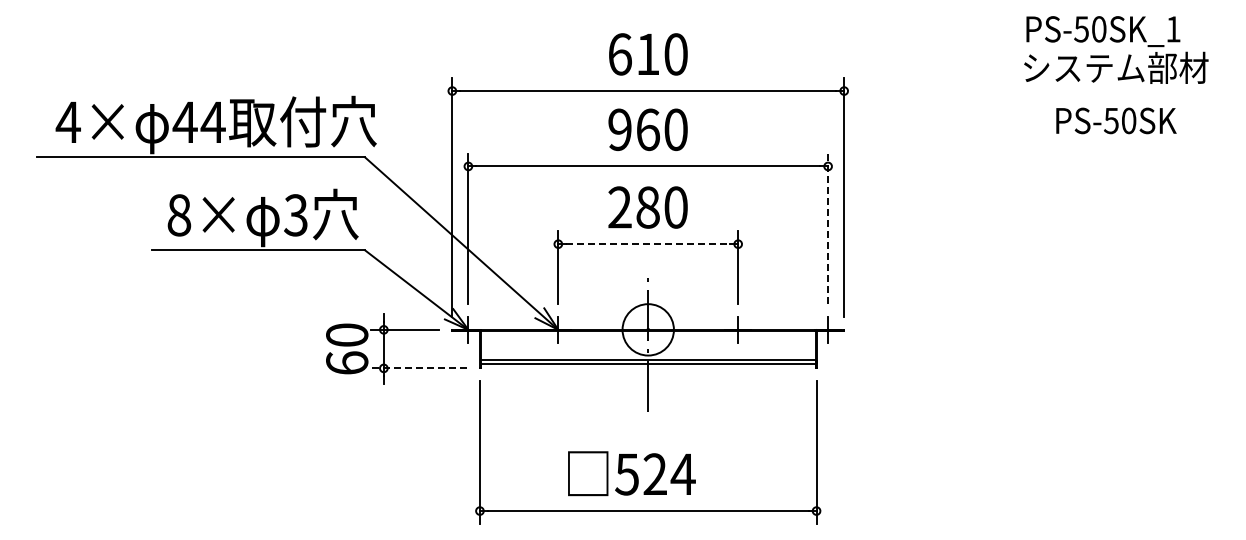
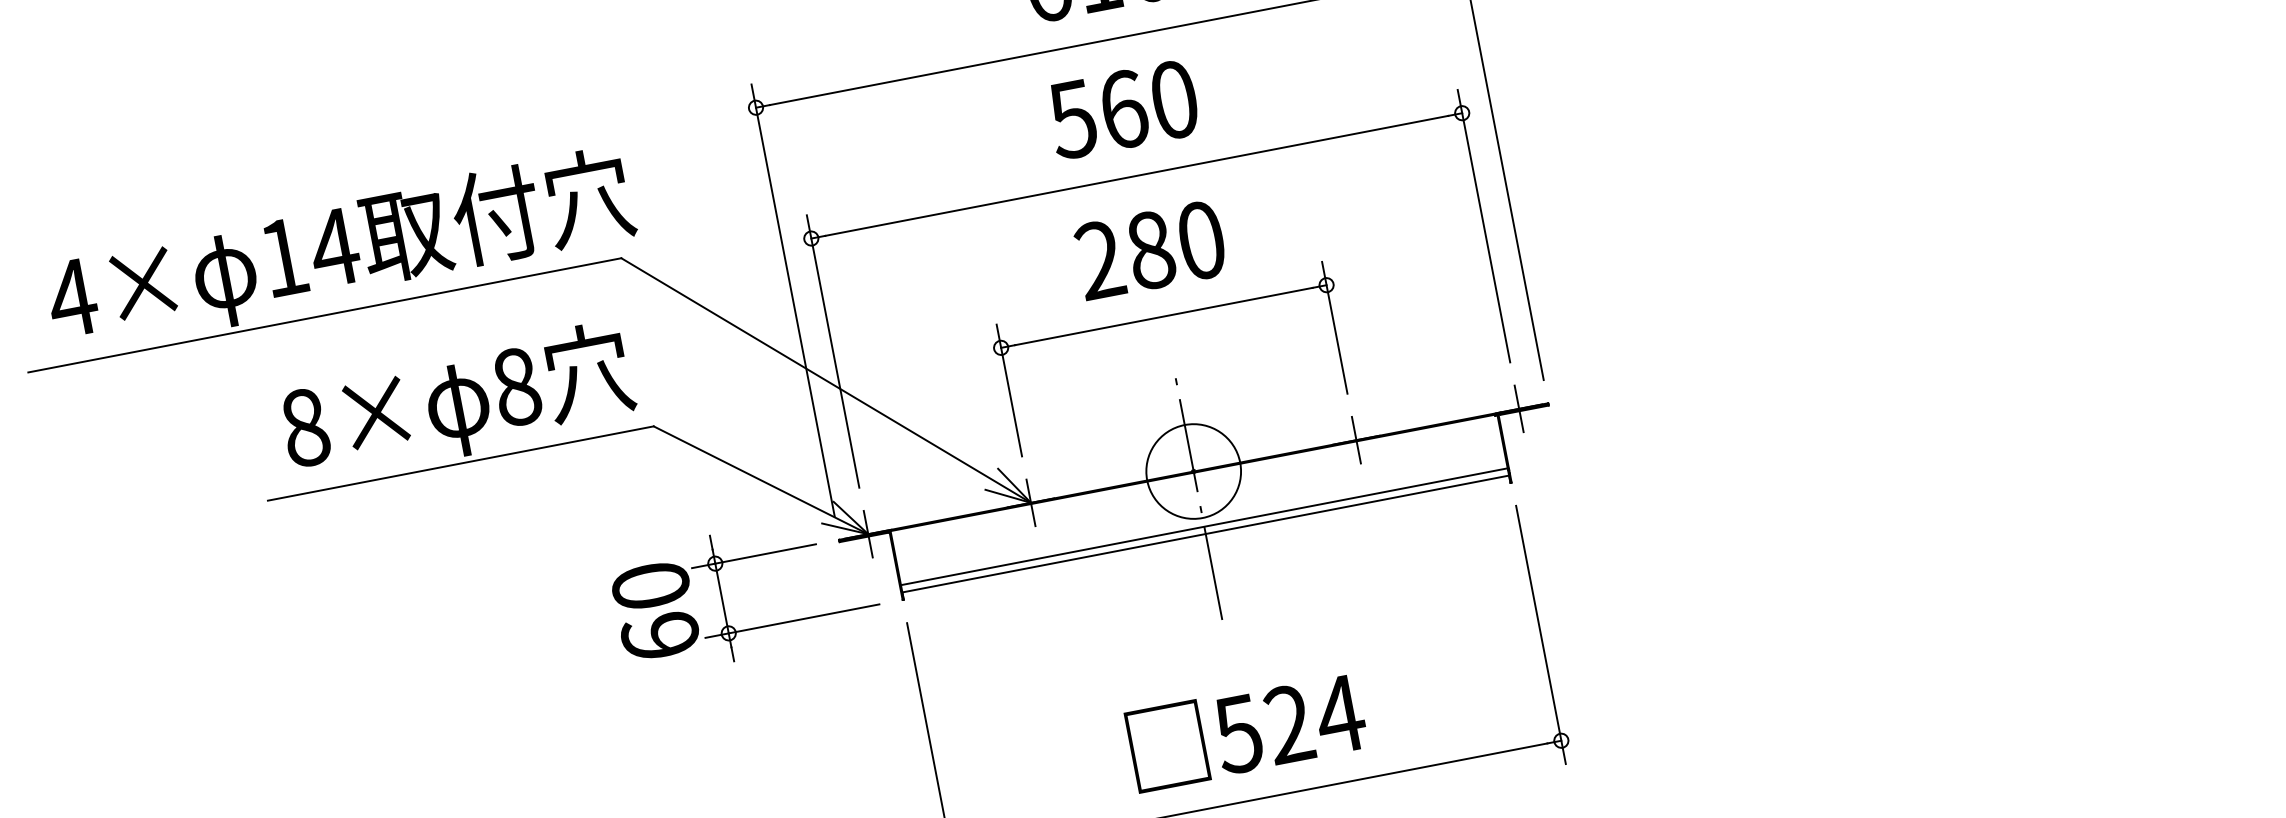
text: (184, 121) -> (282, 256), 44 -> 14
text: (619, 129) -> (1071, 119), 960 -> 560
text: (295, 215) -> (515, 387), 3 -> 8
line: (828, 228) -> (1484, 225), dashed -> solid
line: (648, 244) -> (1164, 317), dashed -> solid
line: (418, 368) -> (791, 621), dashed -> solid
text: (631, 473) -> (1246, 730), moved

